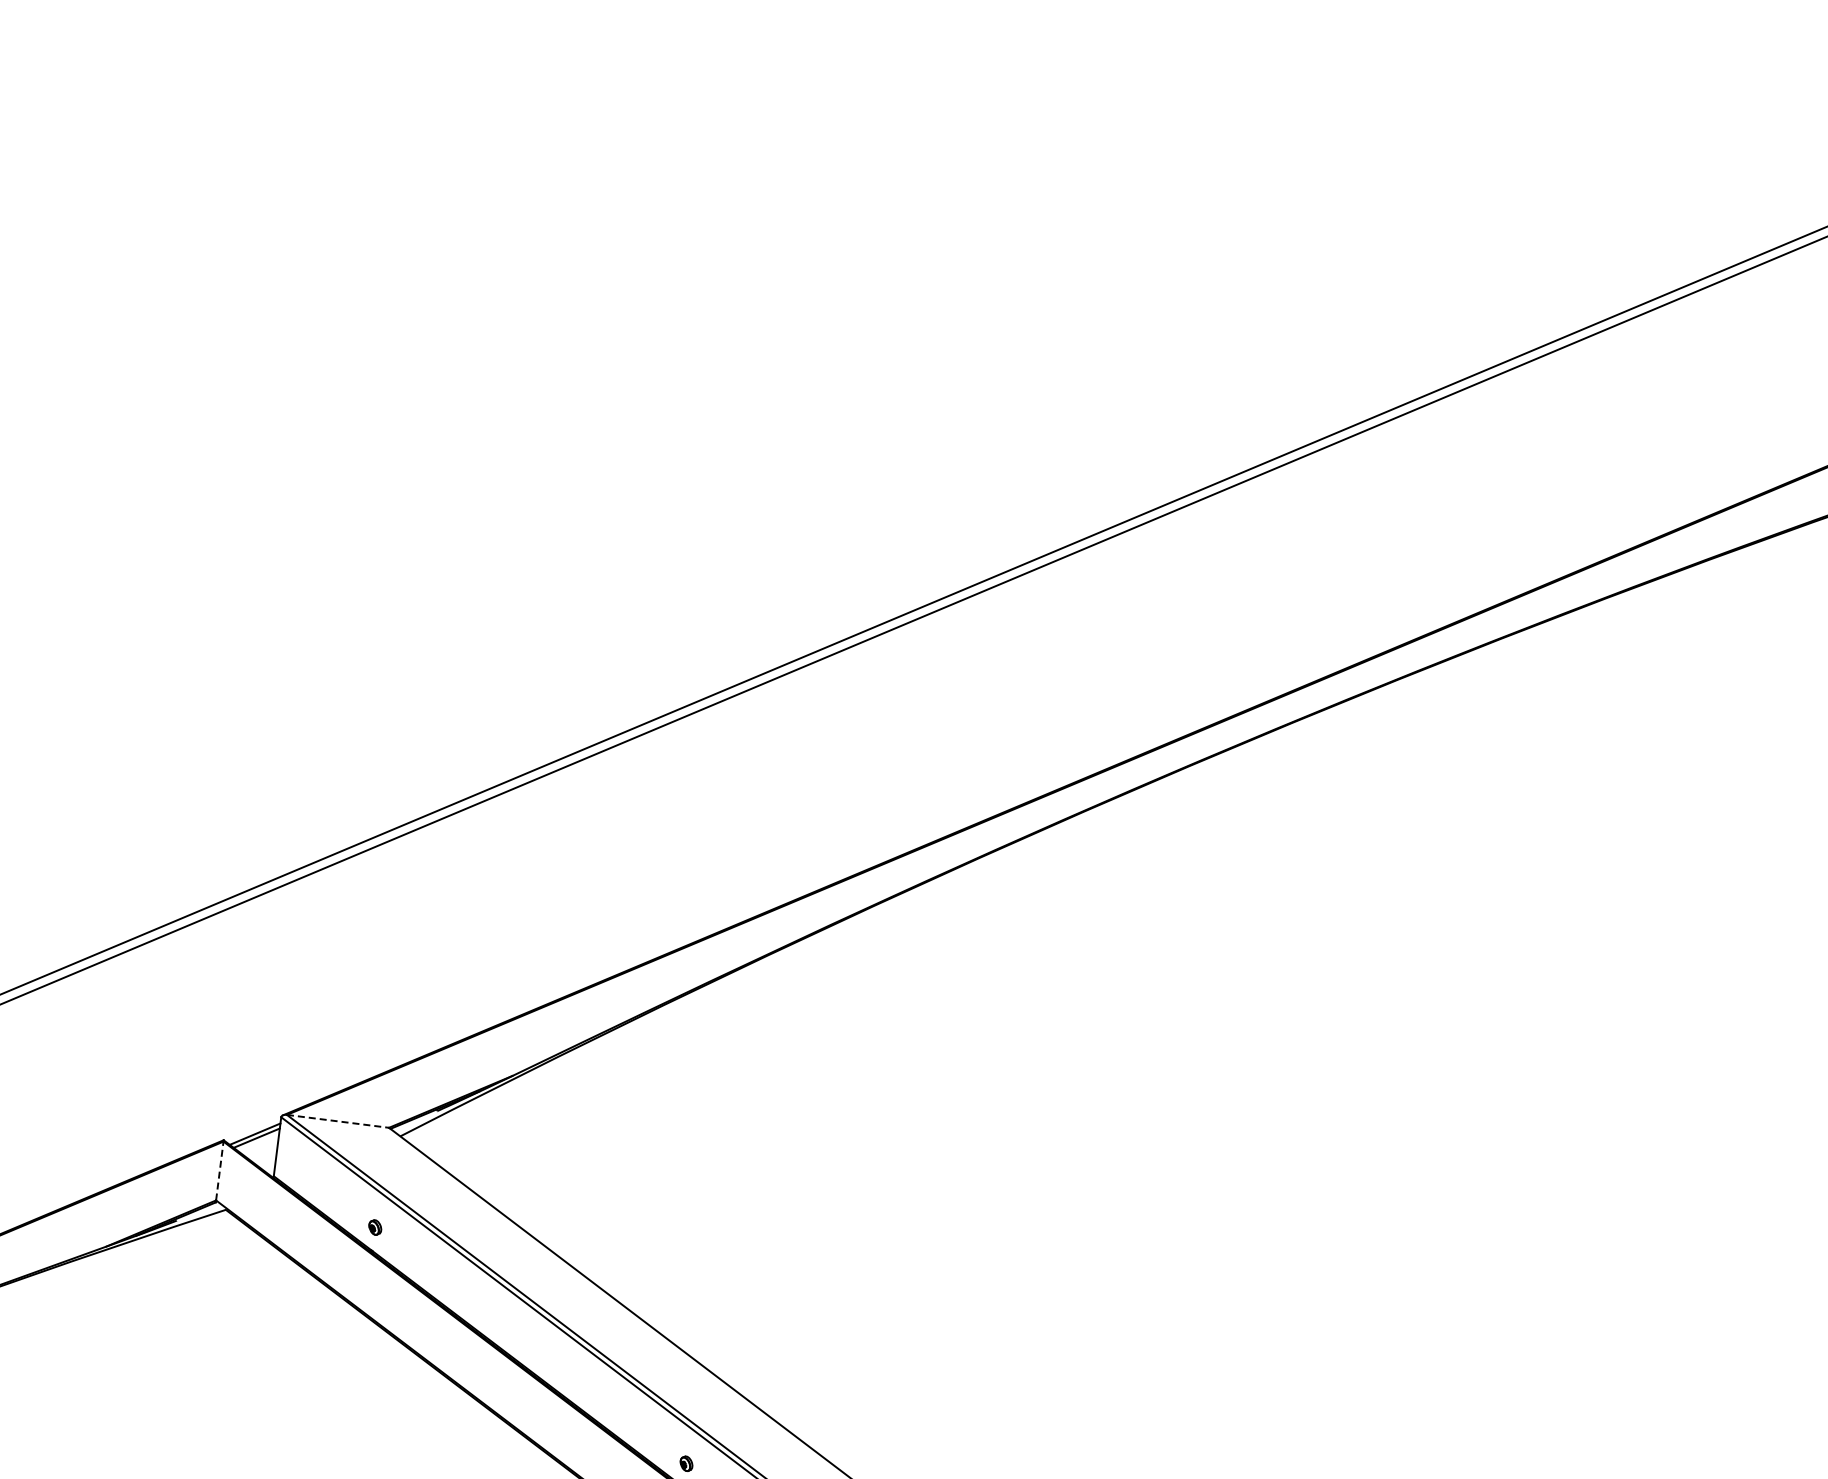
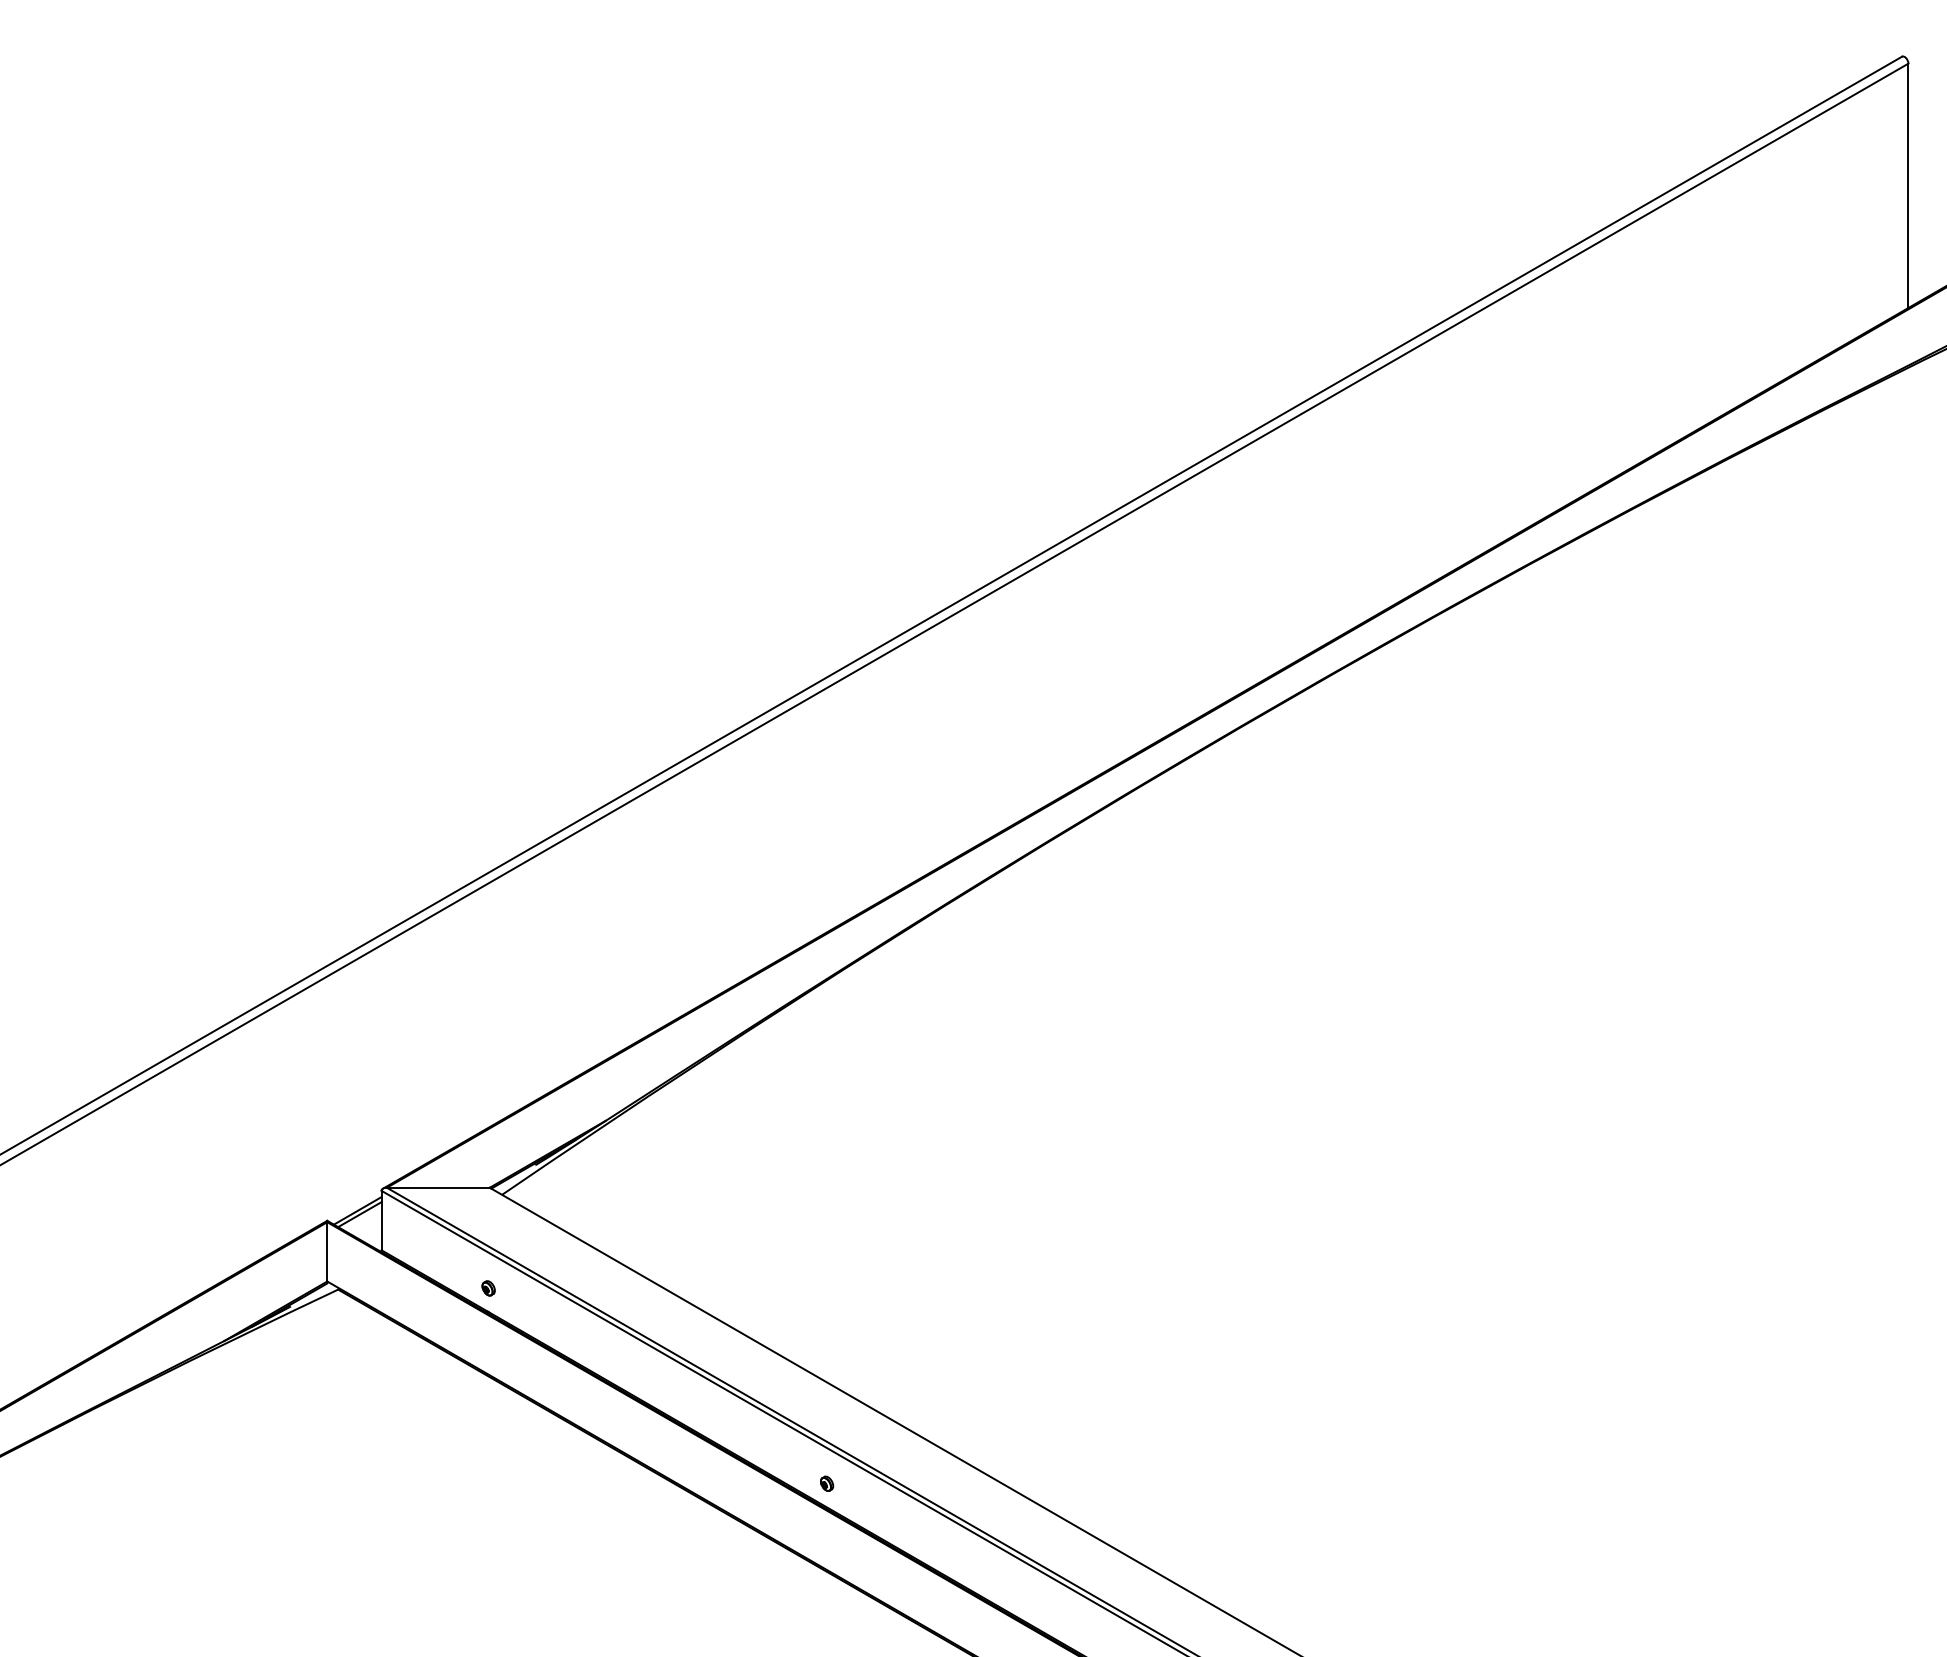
line: (338, 1121) -> (438, 1187), dashed -> solid
line: (220, 1170) -> (327, 1251), dashed -> solid

